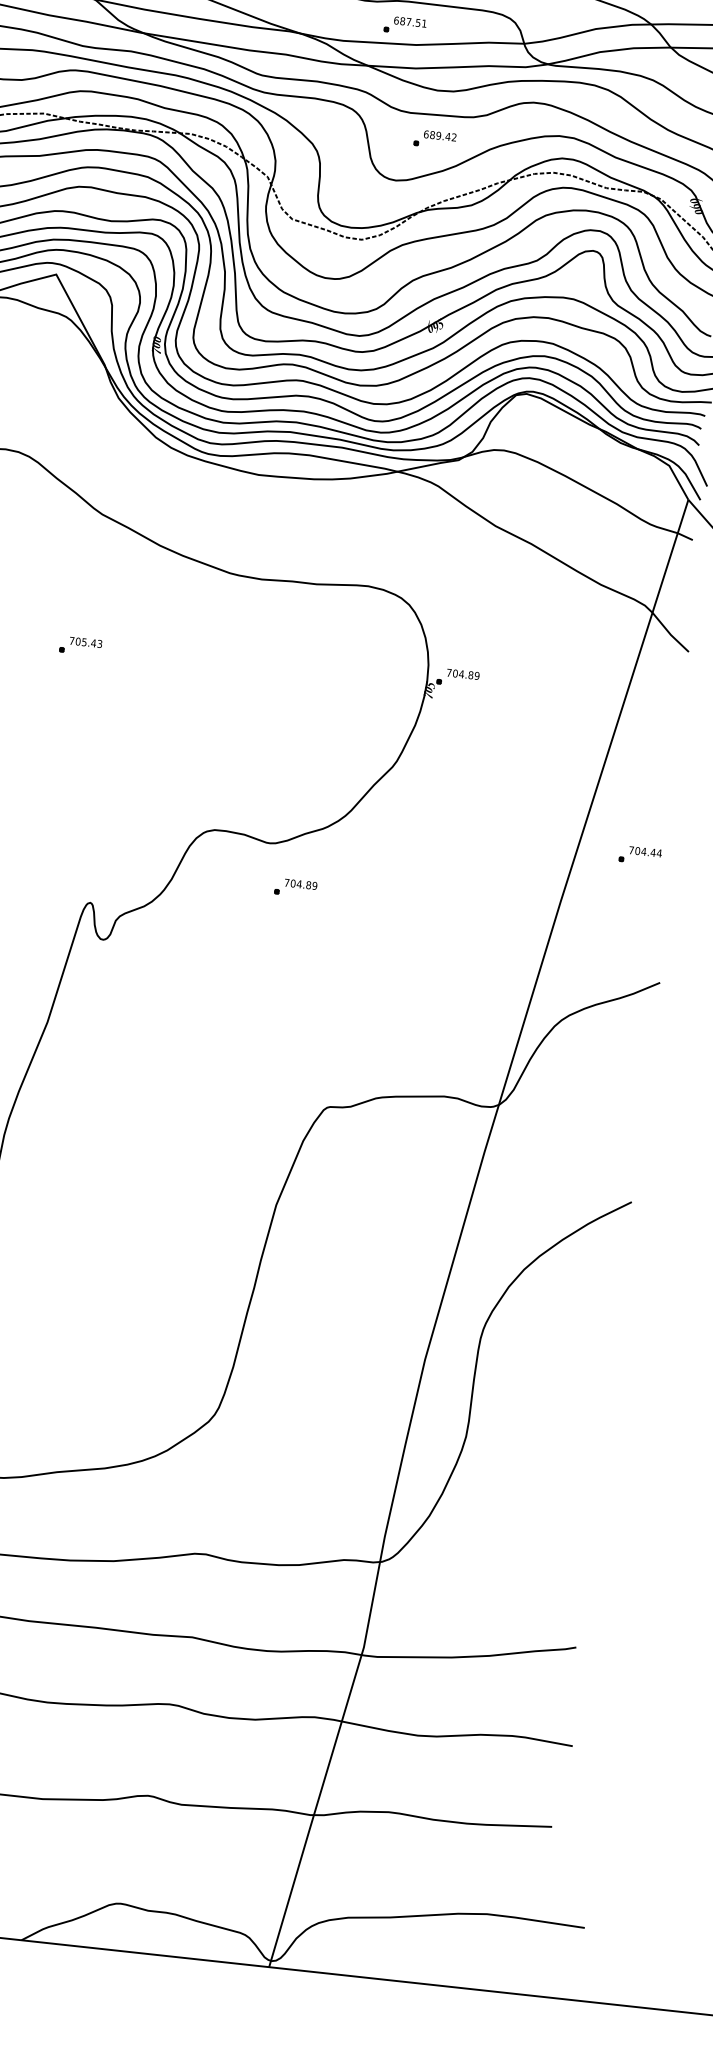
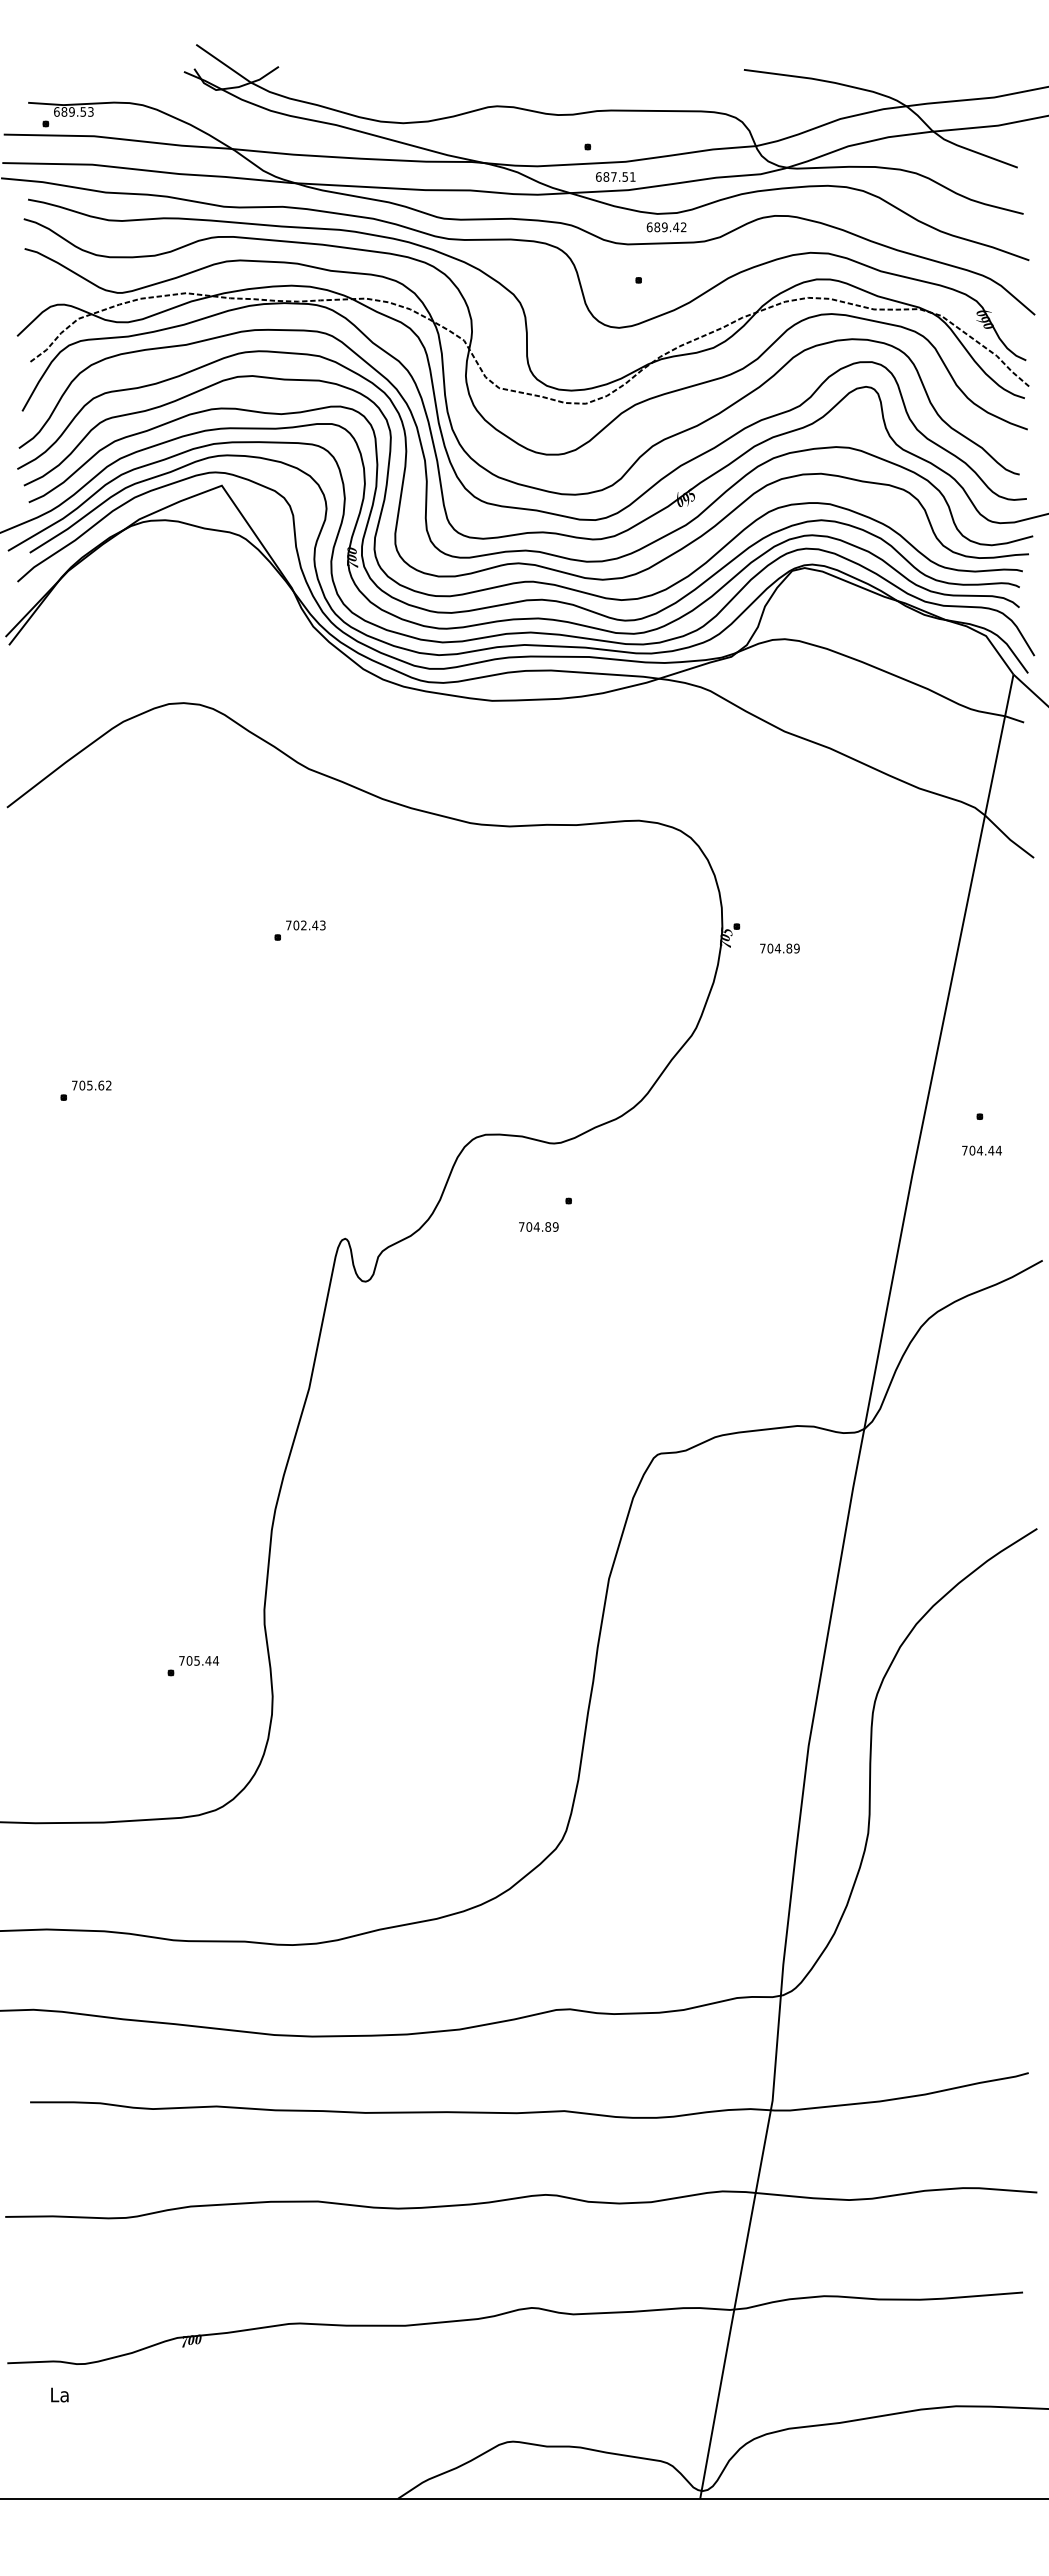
text: (410, 21) -> (615, 176), moved
text: (440, 136) -> (666, 227), moved
text: (84, 642) -> (303, 925), 705.43 -> 702.43
text: (462, 674) -> (779, 948), moved
text: (645, 851) -> (981, 1150), moved
text: (300, 883) -> (538, 1226), moved

